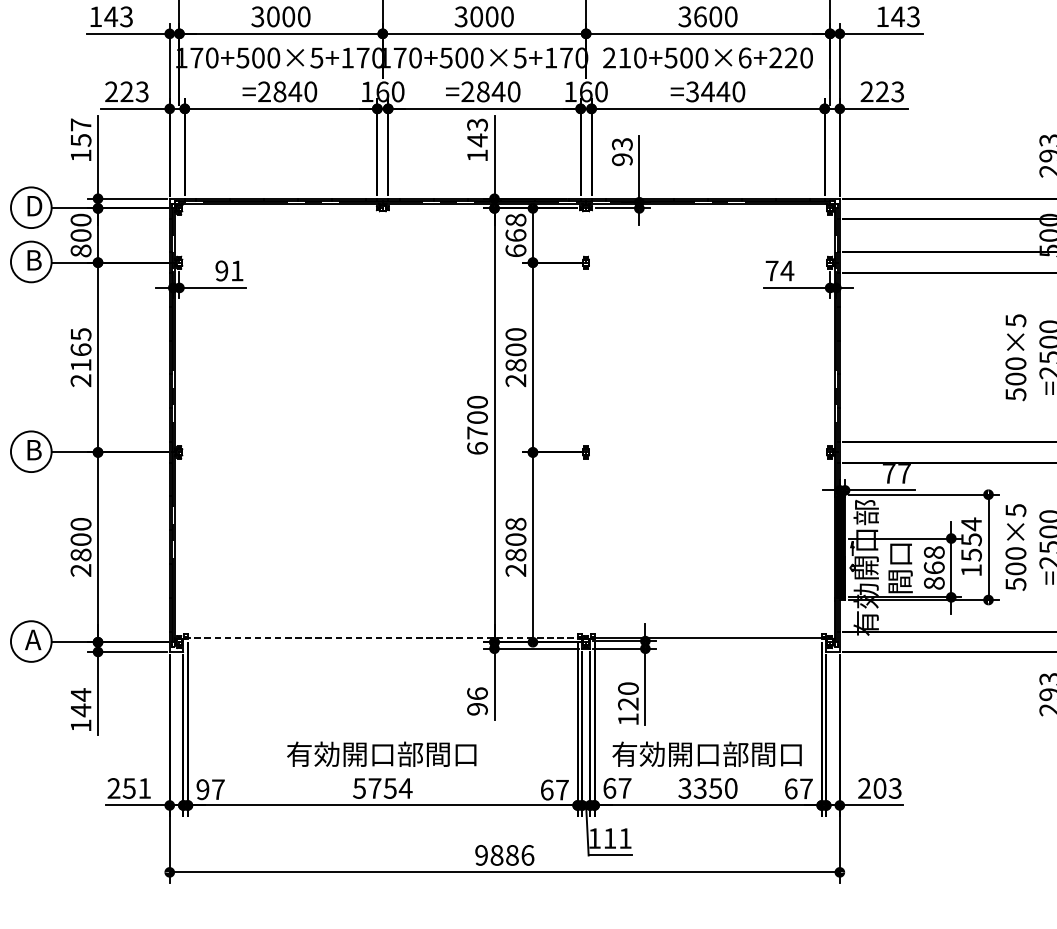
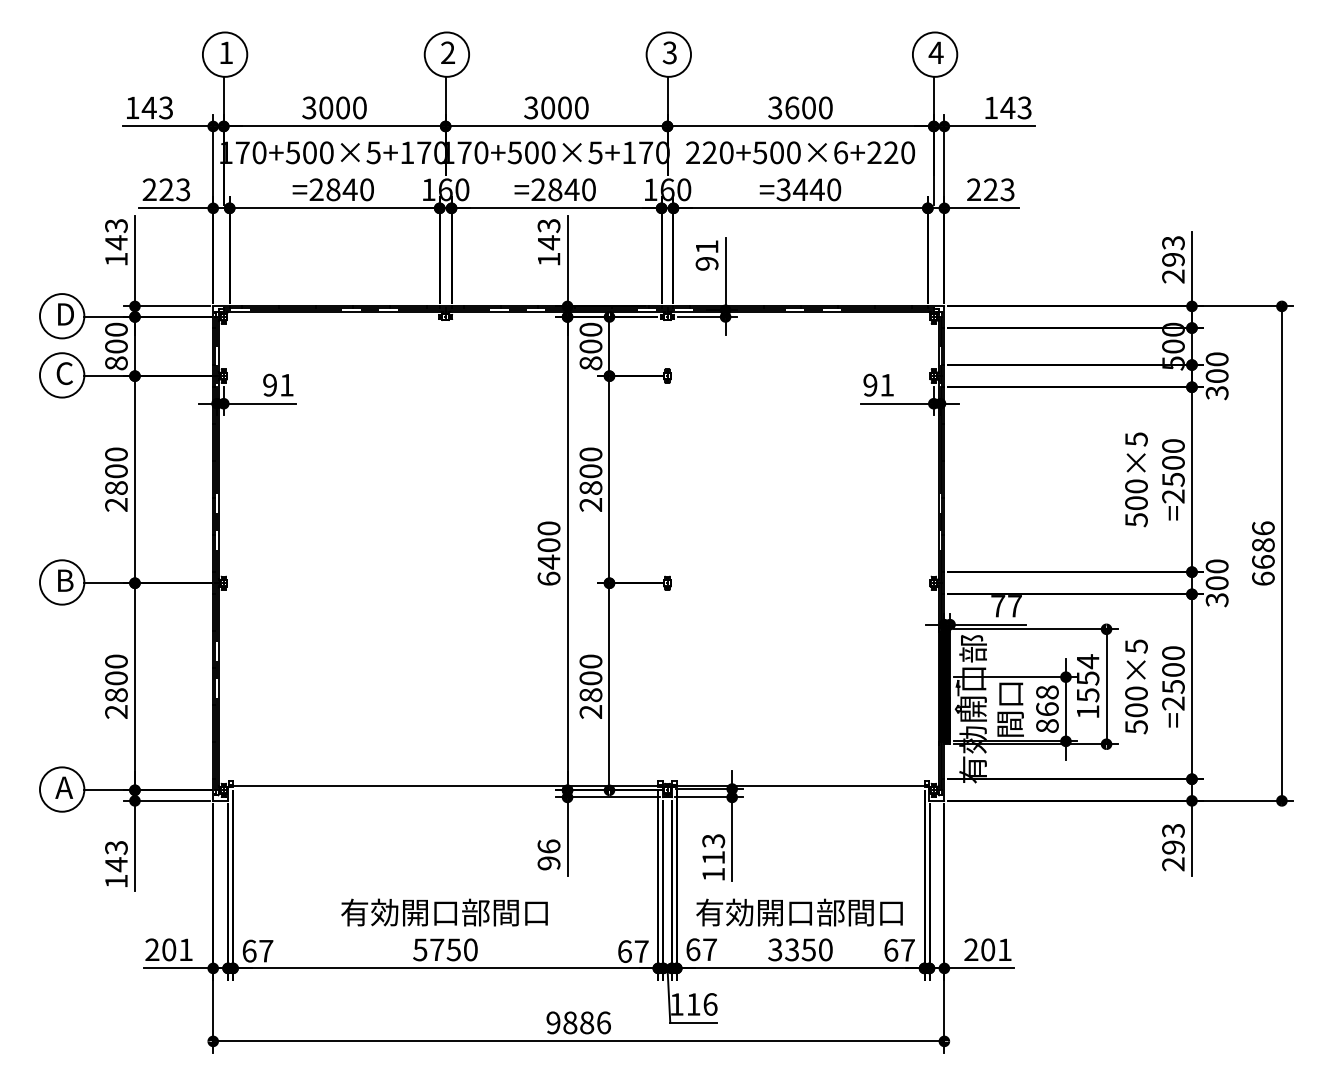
text: (624, 57) -> (709, 152), 210+500×6+220 -> 220+500×6+220
text: (81, 132) -> (116, 234), 157 -> 143
text: (621, 144) -> (706, 247), 93 -> 91
text: (515, 235) -> (590, 346), 668 -> 800
text: (33, 260) -> (64, 373), B -> C
text: (779, 270) -> (878, 384), 74 -> 91
text: (81, 349) -> (116, 470), 2165 -> 2800
text: (477, 432) -> (549, 561), 6700 -> 6400
text: (516, 524) -> (591, 661), 2808 -> 2800
line: (382, 637) -> (445, 785), dashed -> solid
text: (81, 694) -> (116, 847), 144 -> 143
text: (628, 696) -> (713, 849), 120 -> 113
text: (129, 788) -> (169, 949), 251 -> 201
text: (405, 788) -> (470, 949), 5754 -> 5750
text: (894, 788) -> (1004, 949), 203 -> 201
text: (203, 789) -> (249, 950), 97 -> 67
text: (625, 838) -> (710, 1004), 111 -> 116

